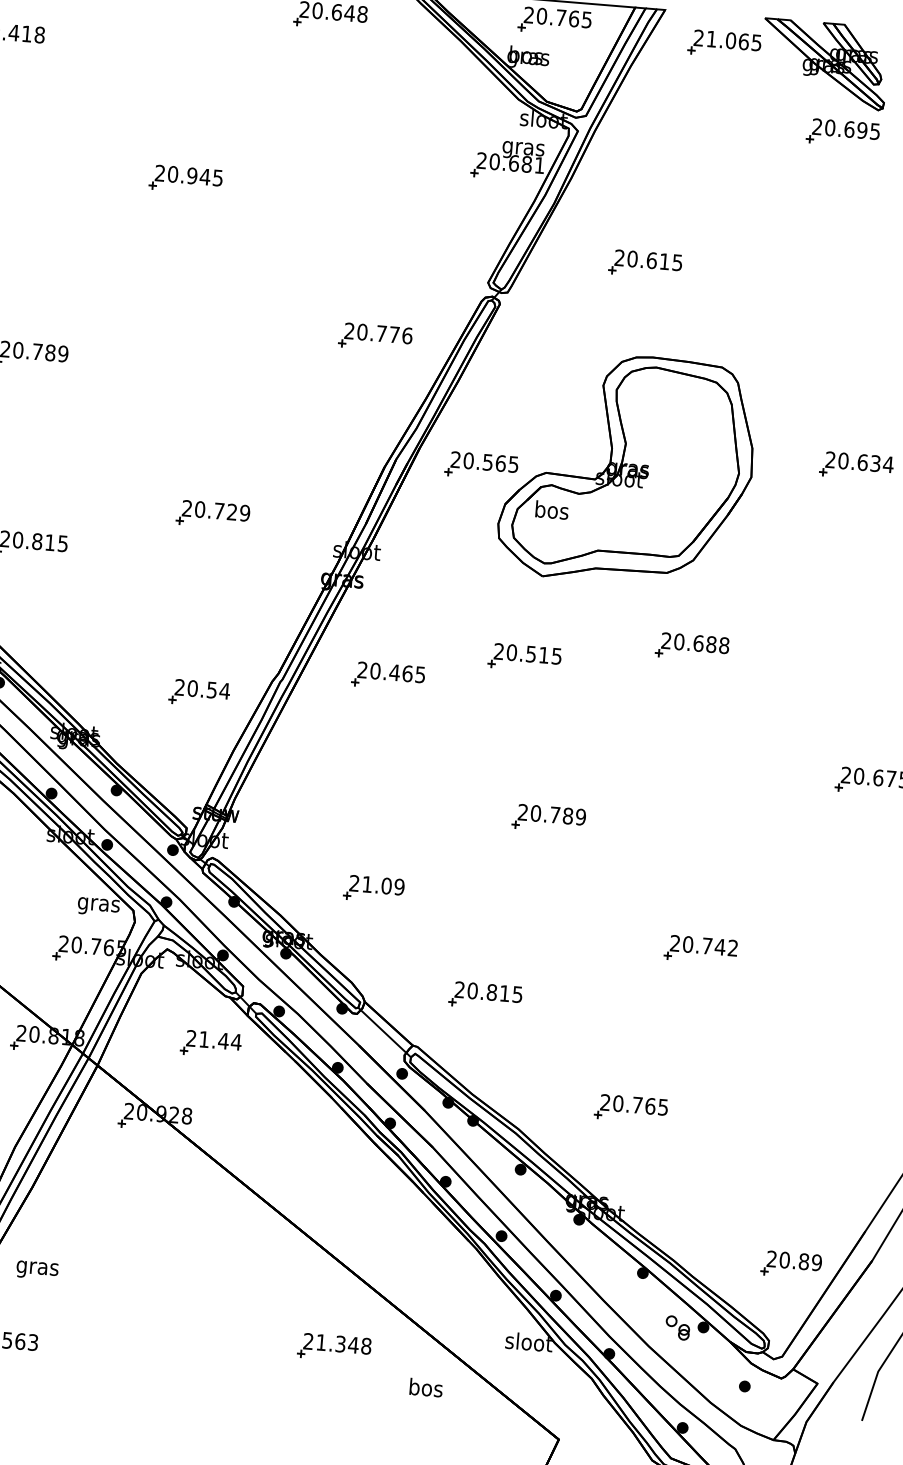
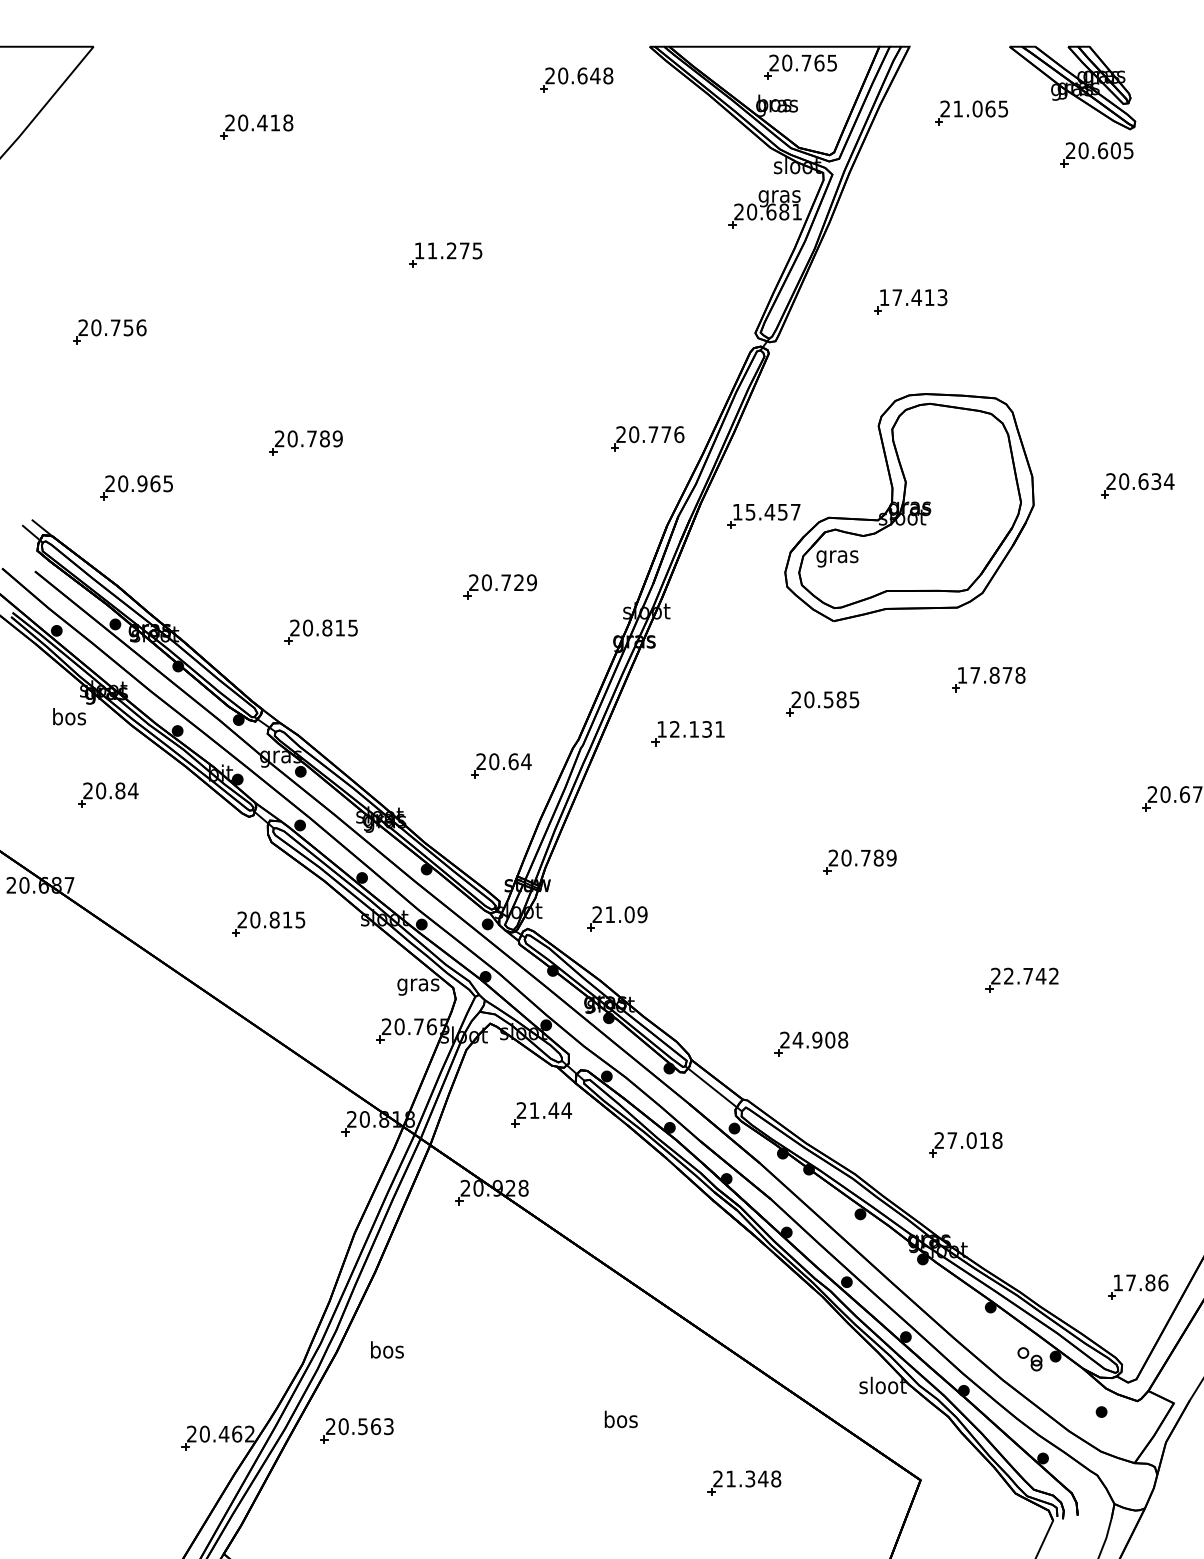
part: (724, 43) -> (971, 112), moved
text: (862, 130) -> (1115, 150), 20.695 -> 20.605
text: (182, 174) -> (441, 250), 20.945 -> 11.275
text: (648, 260) -> (913, 297), 20.615 -> 17.413
part: (375, 337) -> (647, 438), moved
text: (484, 461) -> (766, 511), 20.565 -> 15.457
text: (551, 512) -> (837, 556), bos -> gras
text: (688, 642) -> (984, 675), 20.688 -> 17.878
text: (543, 654) -> (841, 699), 20.515 -> 20.585
text: (391, 672) -> (690, 729), 20.465 -> 12.131
text: (211, 689) -> (513, 761), 20.54 -> 20.64
part: (374, 888) -> (617, 918), moved
text: (687, 943) -> (1008, 975), 20.742 -> 22.742
text: (495, 992) -> (820, 1039), 20.815 -> 24.908
text: (640, 1105) -> (974, 1140), 20.765 -> 27.018
text: (794, 1260) -> (1140, 1282), 20.89 -> 17.86
text: (38, 1267) -> (387, 1351), gras -> bos
part: (334, 1347) -> (744, 1482), moved
text: (425, 1387) -> (620, 1419), moved

